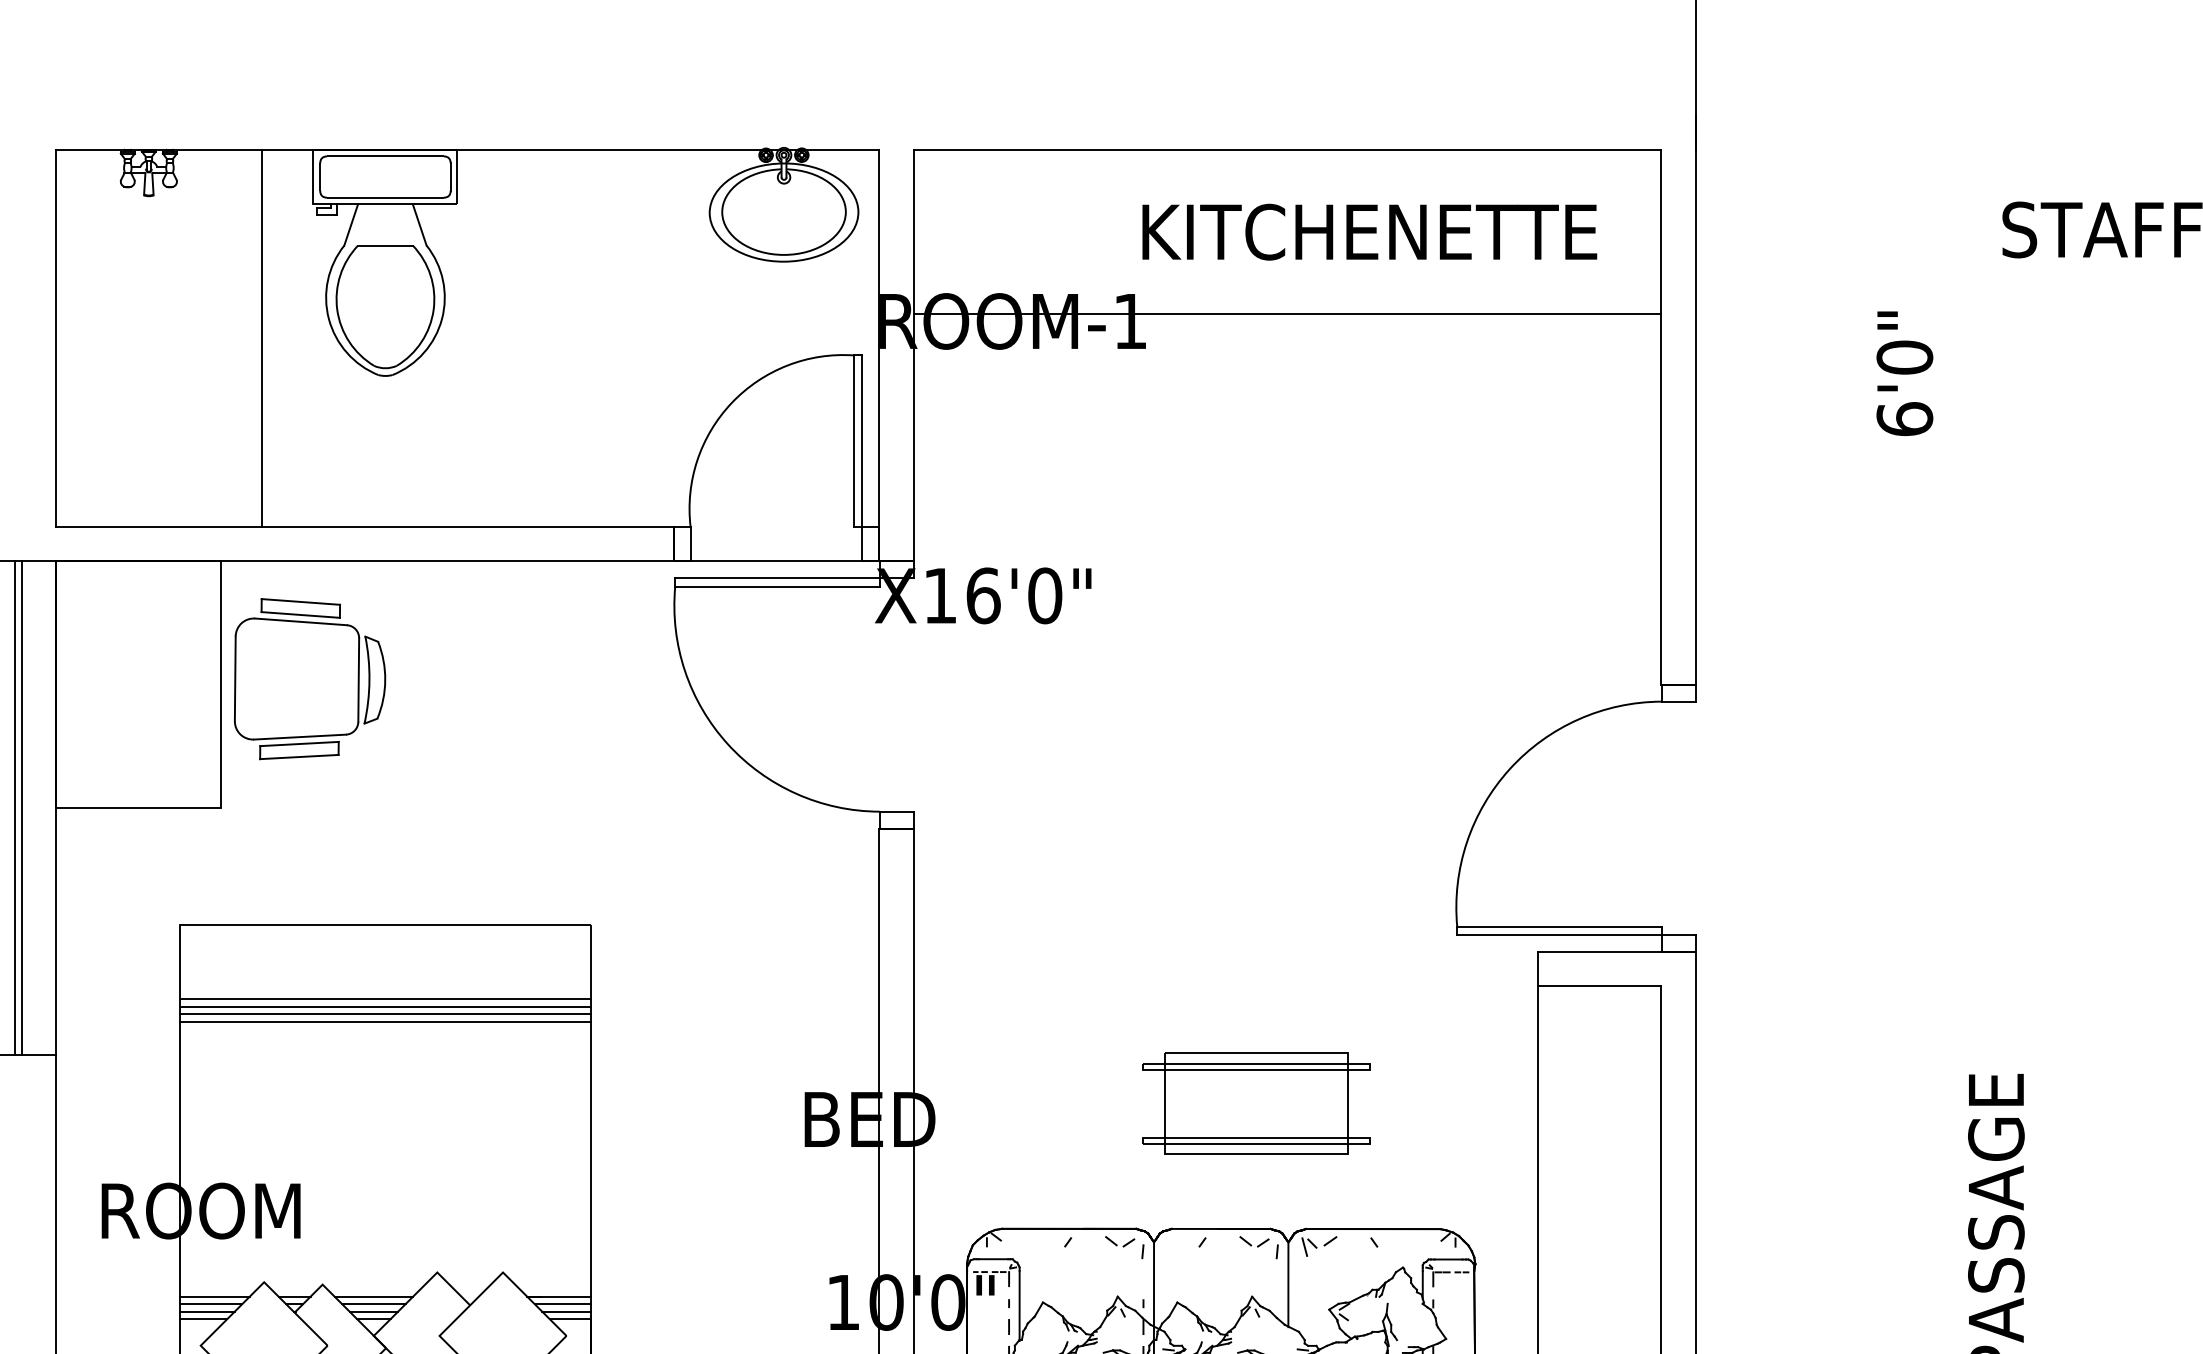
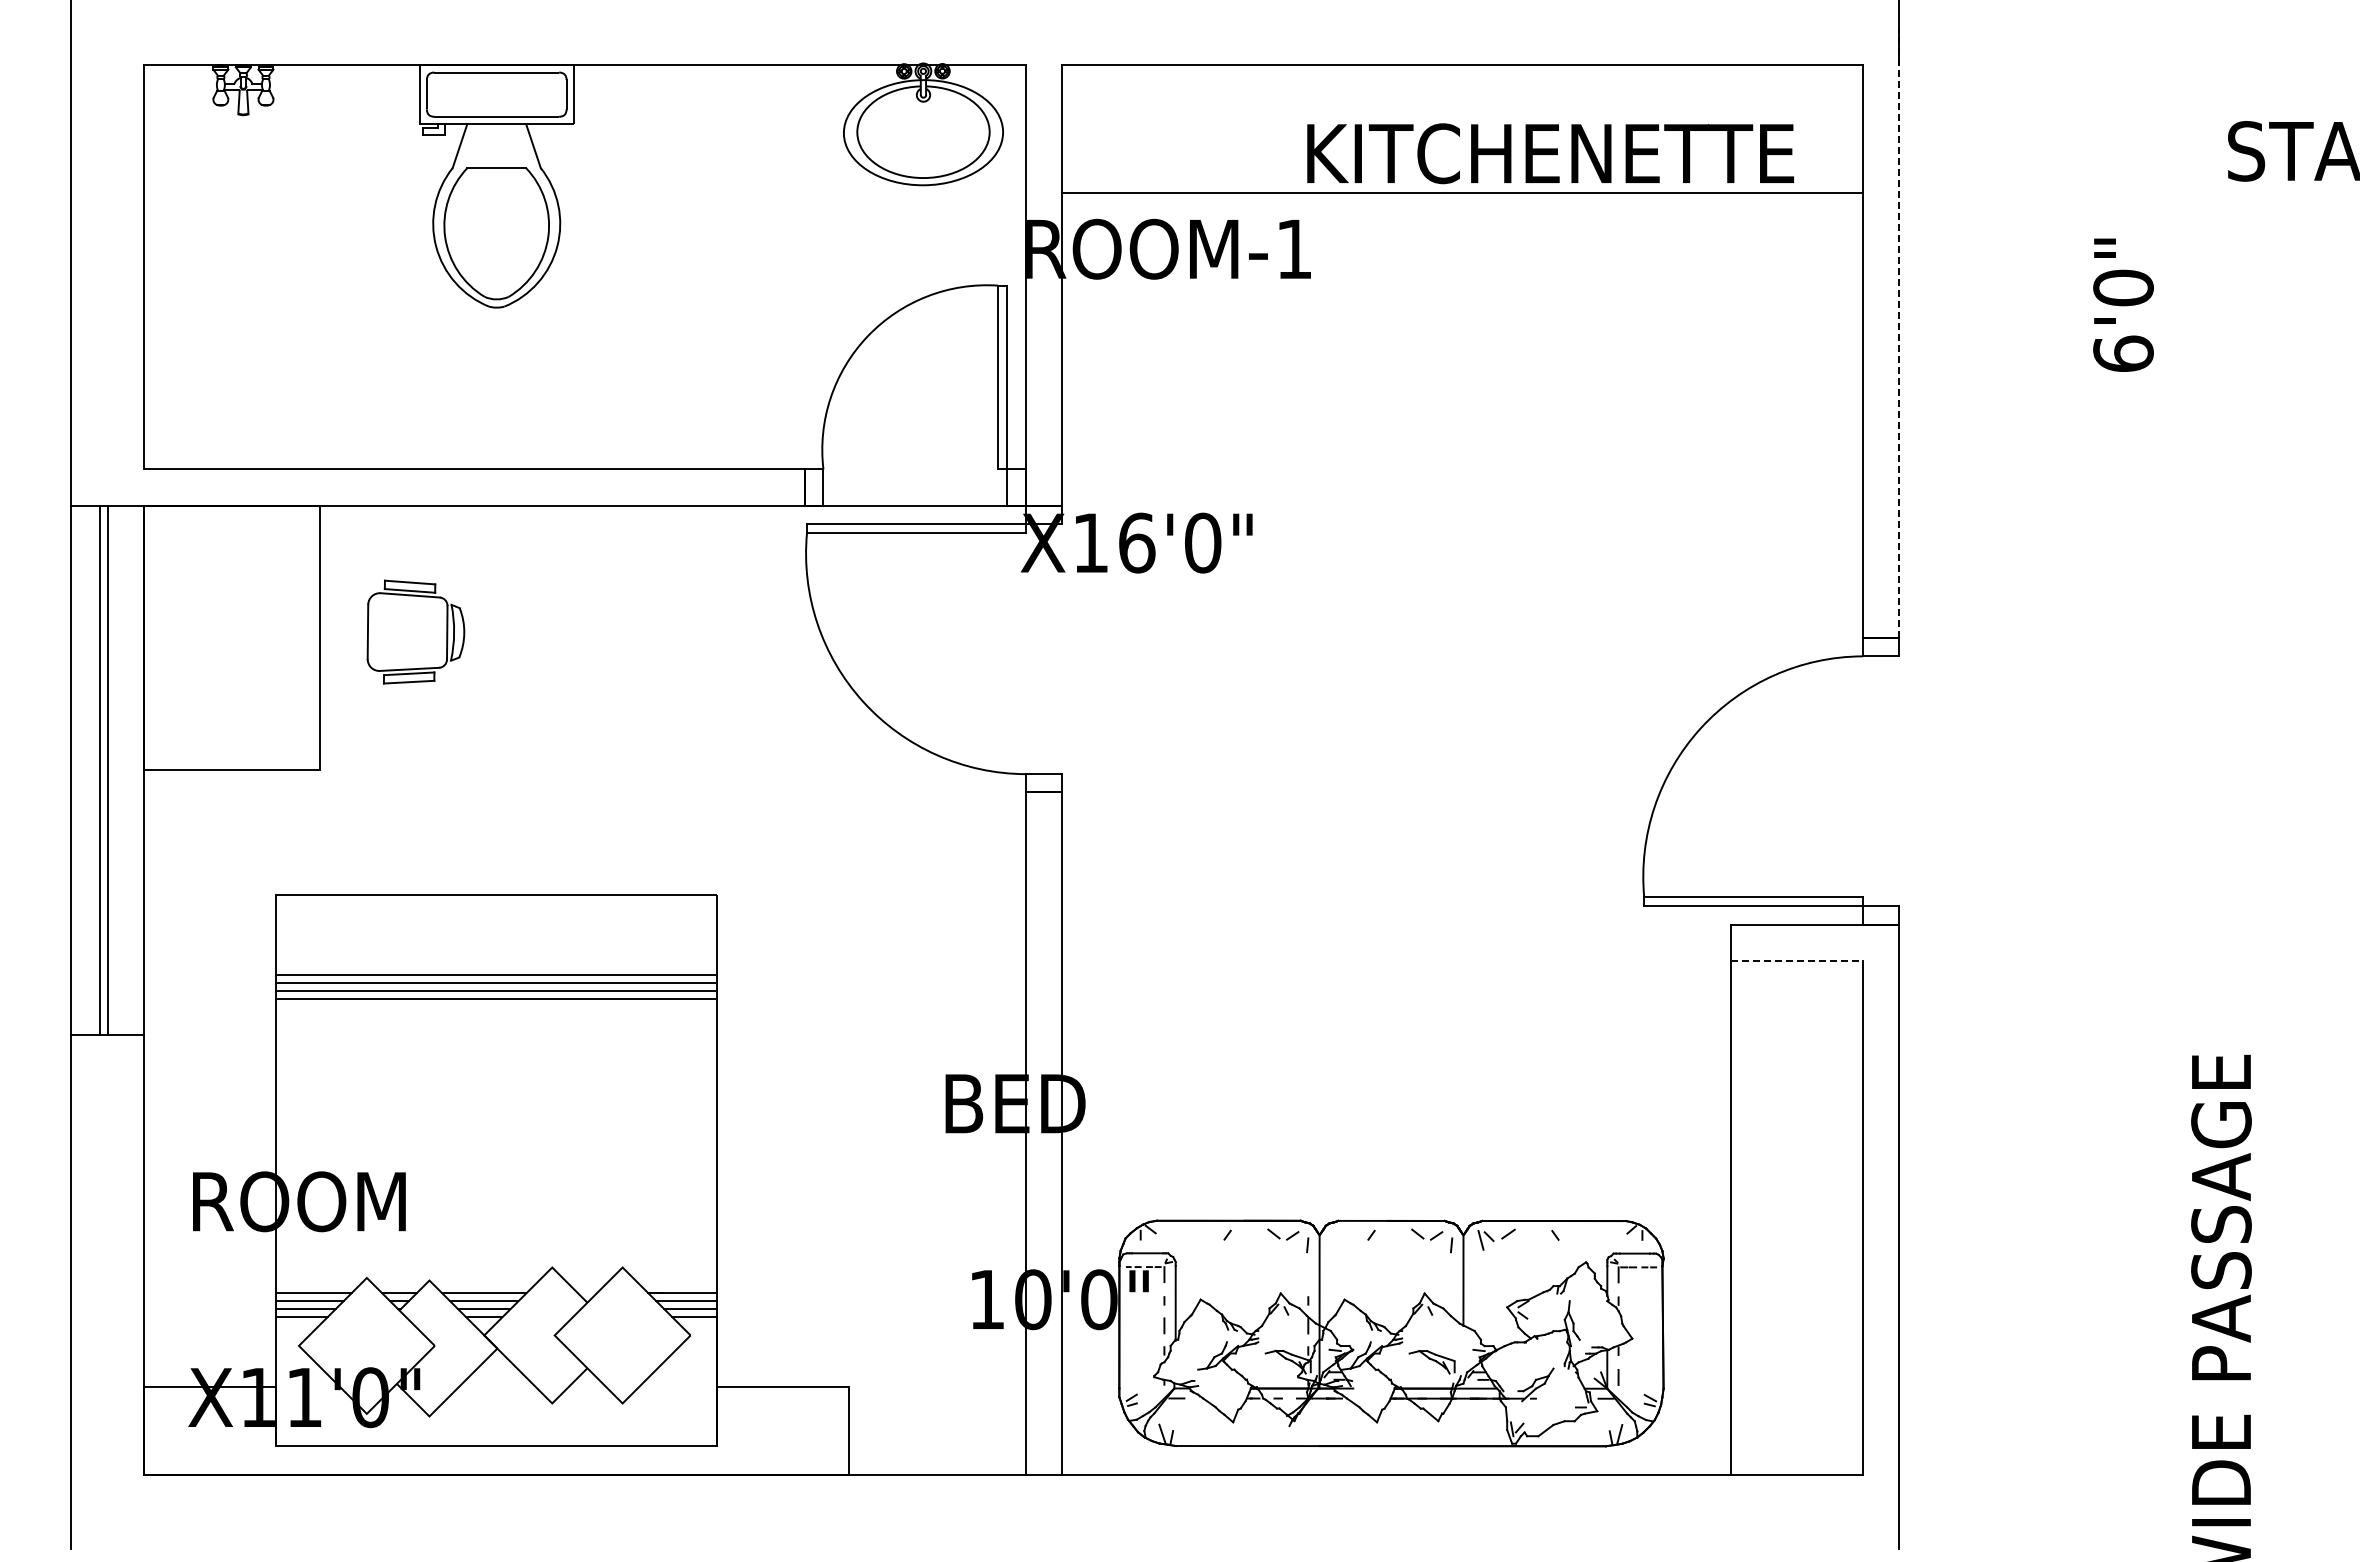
line: (1287, 314) -> (1462, 192), moved
line: (261, 338) -> (364, 267), removed
line: (1695, 400) -> (1899, 333), solid -> dashed
part: (309, 678) -> (415, 631), size x0.6
line: (1600, 986) -> (1797, 961), solid -> dashed
part: (1255, 1103) -> (1428, 1086), removed

